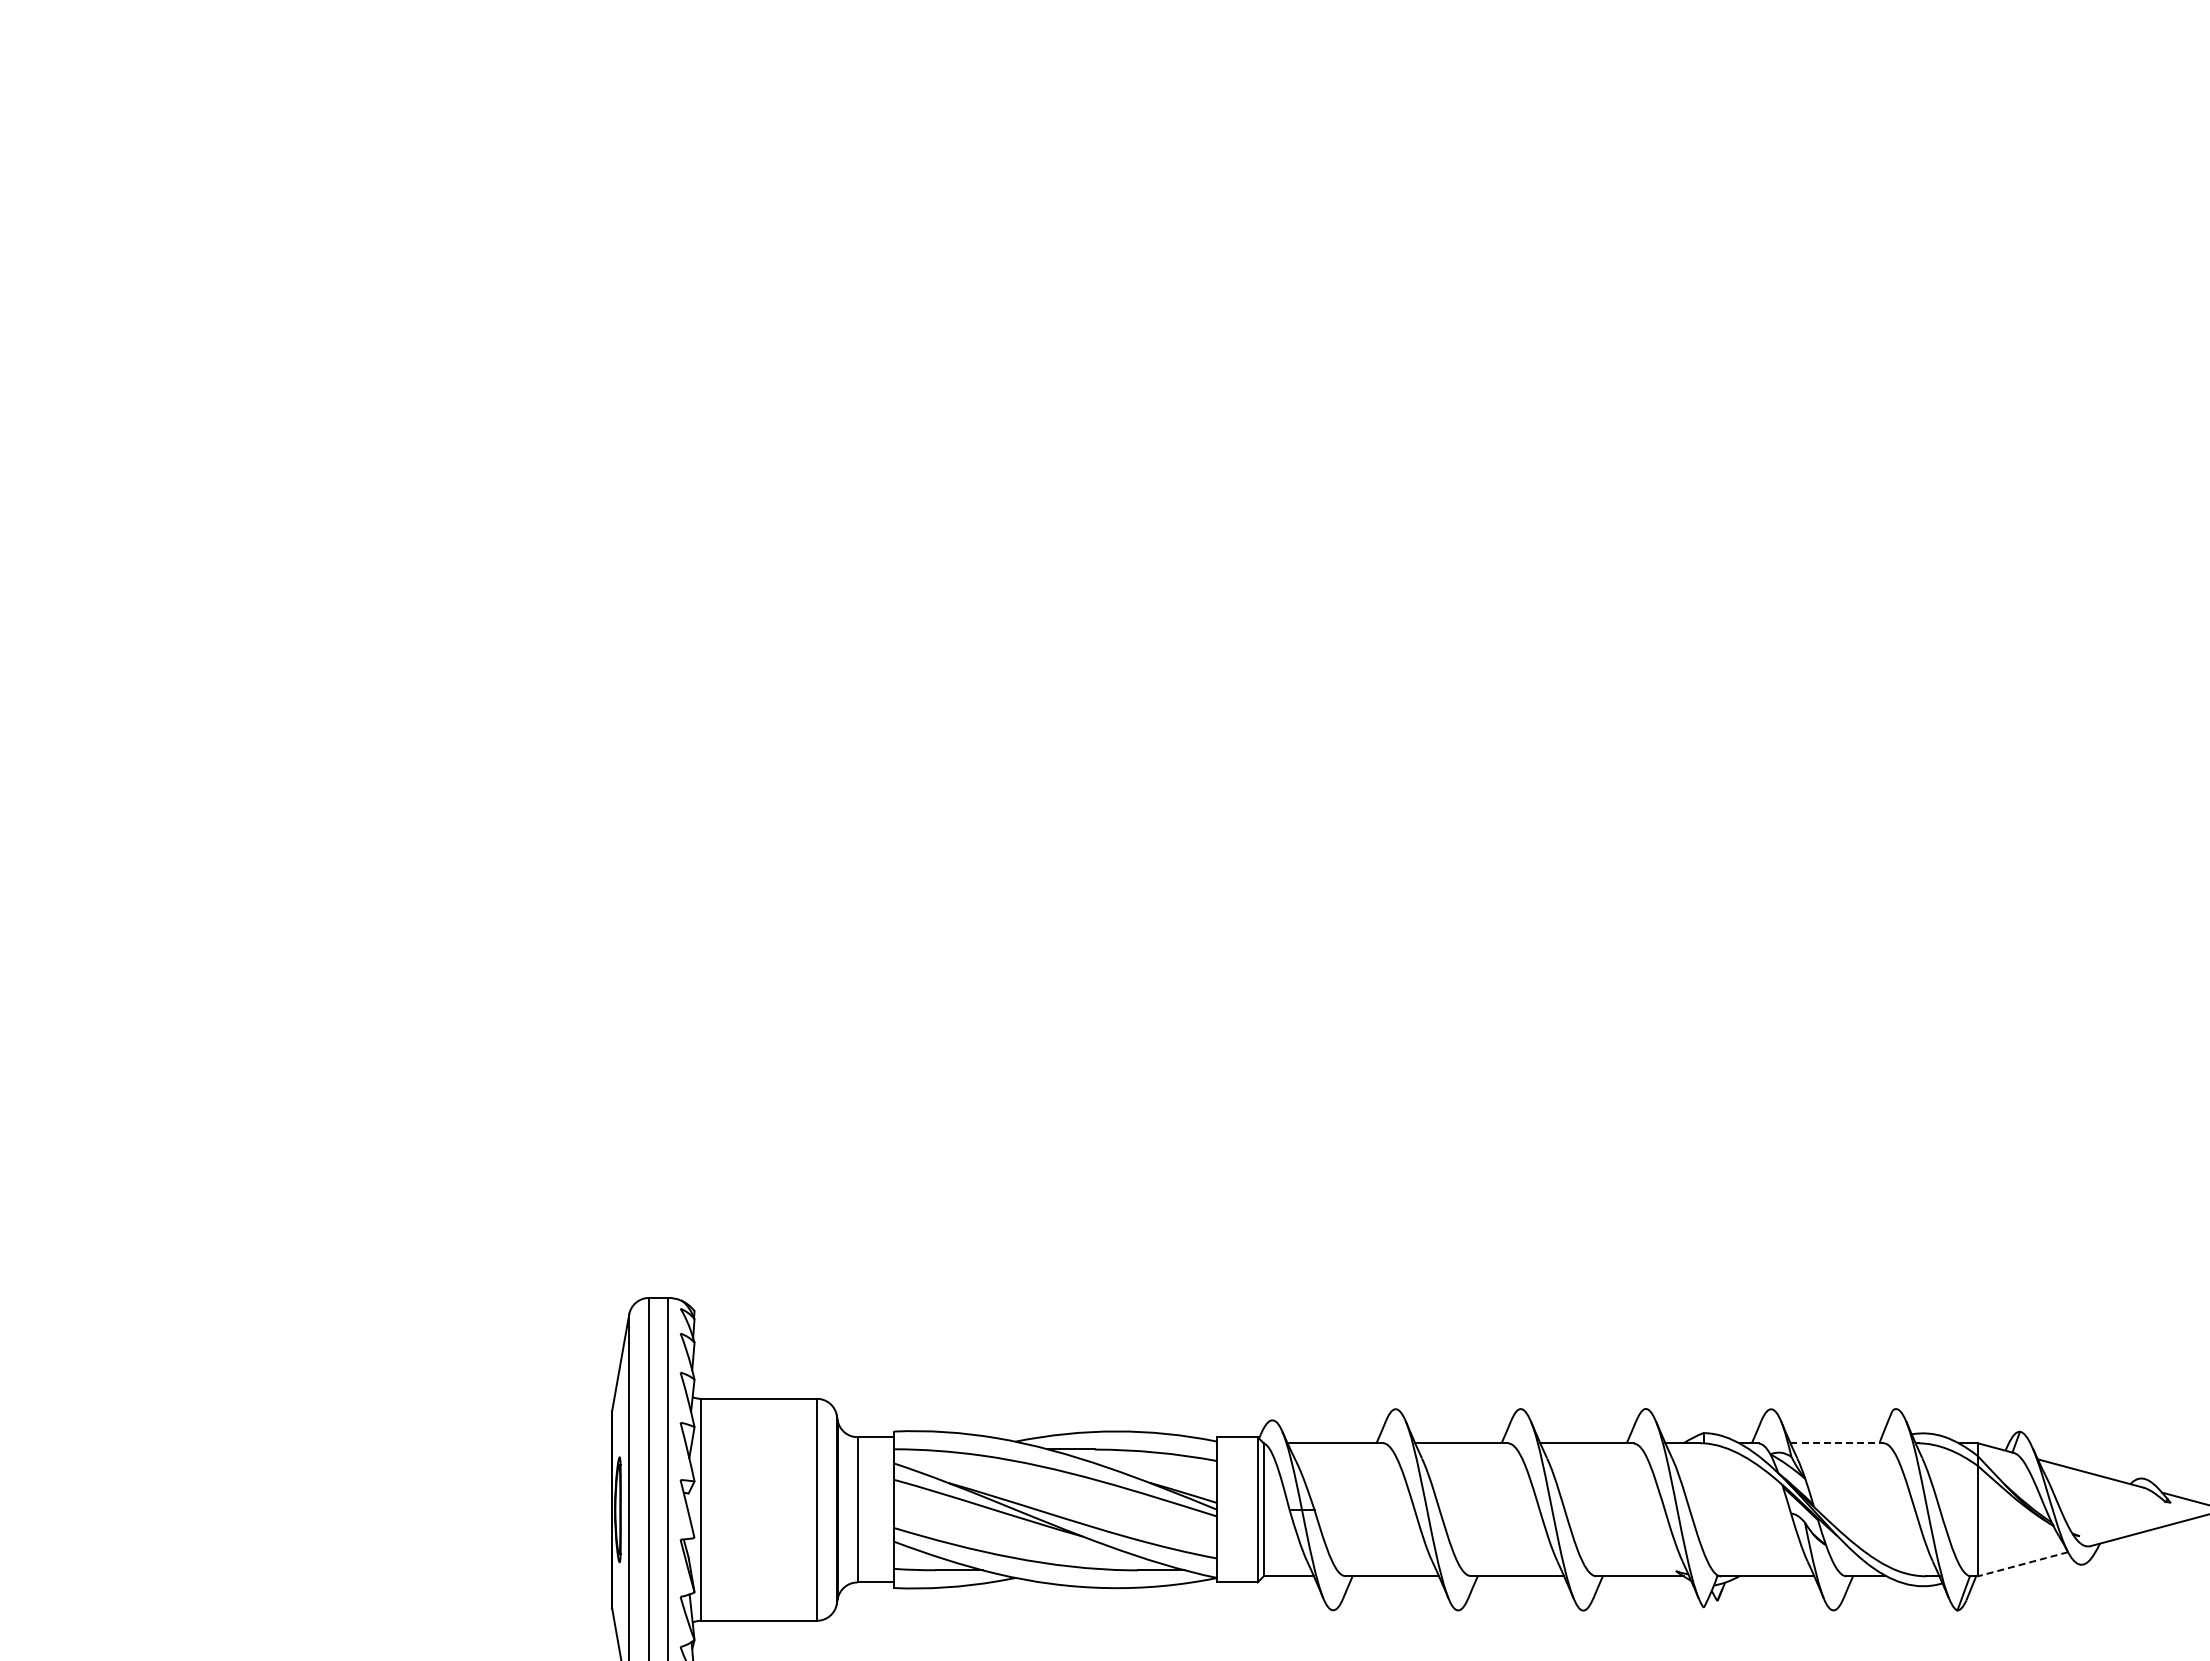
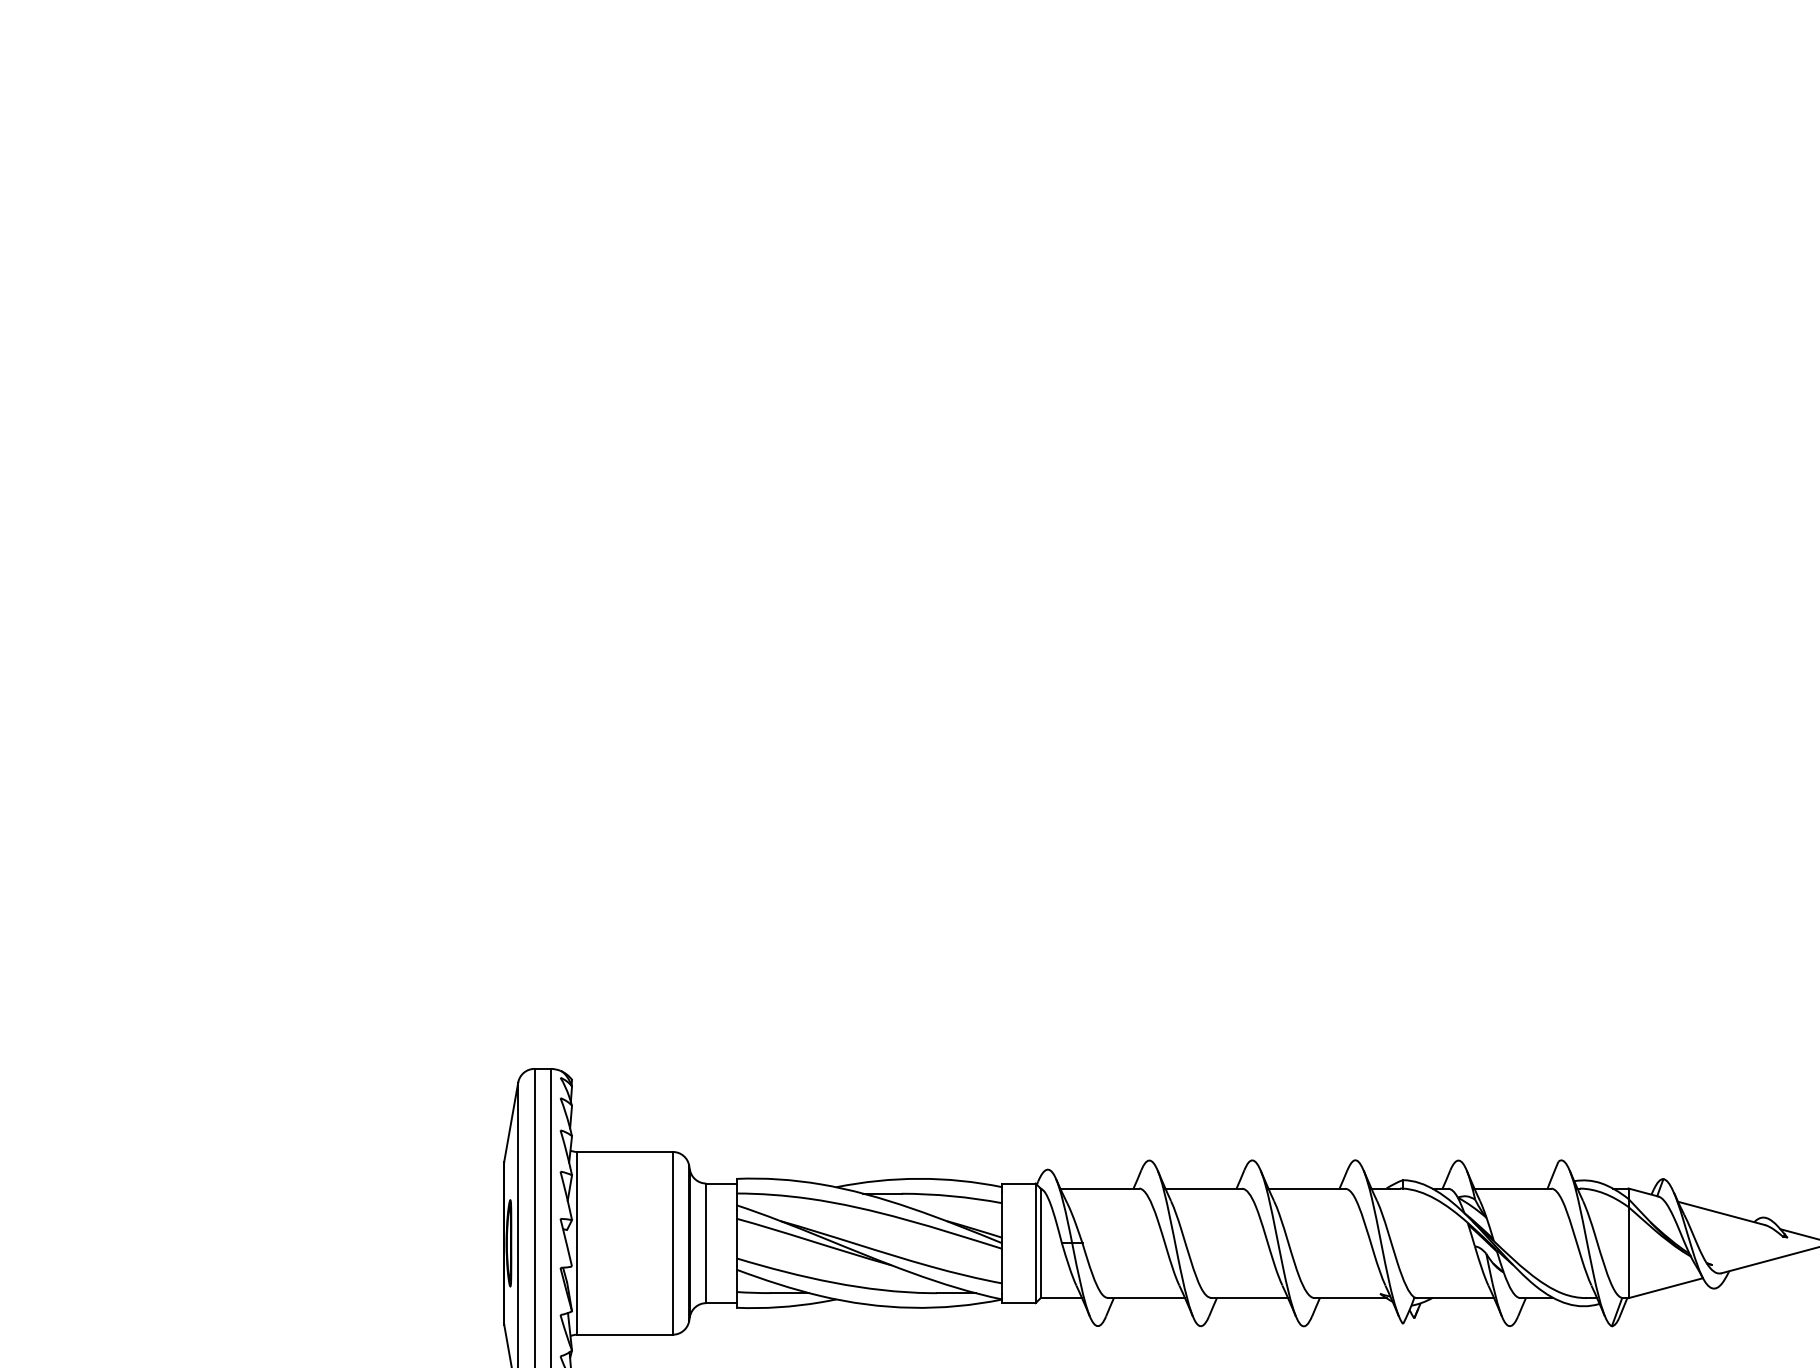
line: (1837, 1443) -> (1513, 1188), dashed -> solid
line: (2022, 1564) -> (1665, 1288), dashed -> solid

